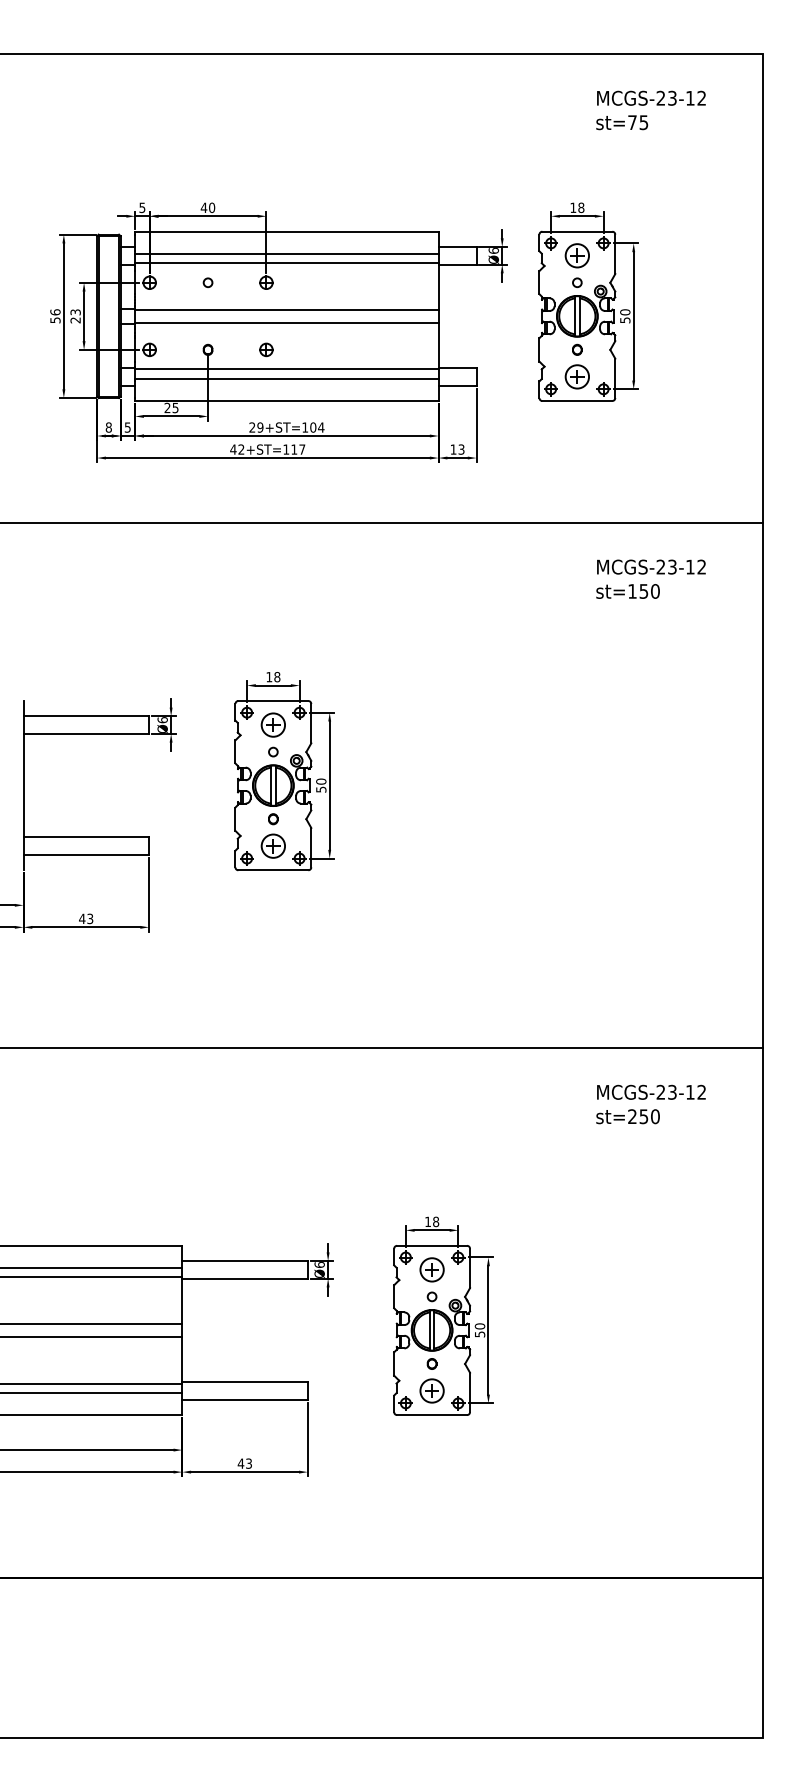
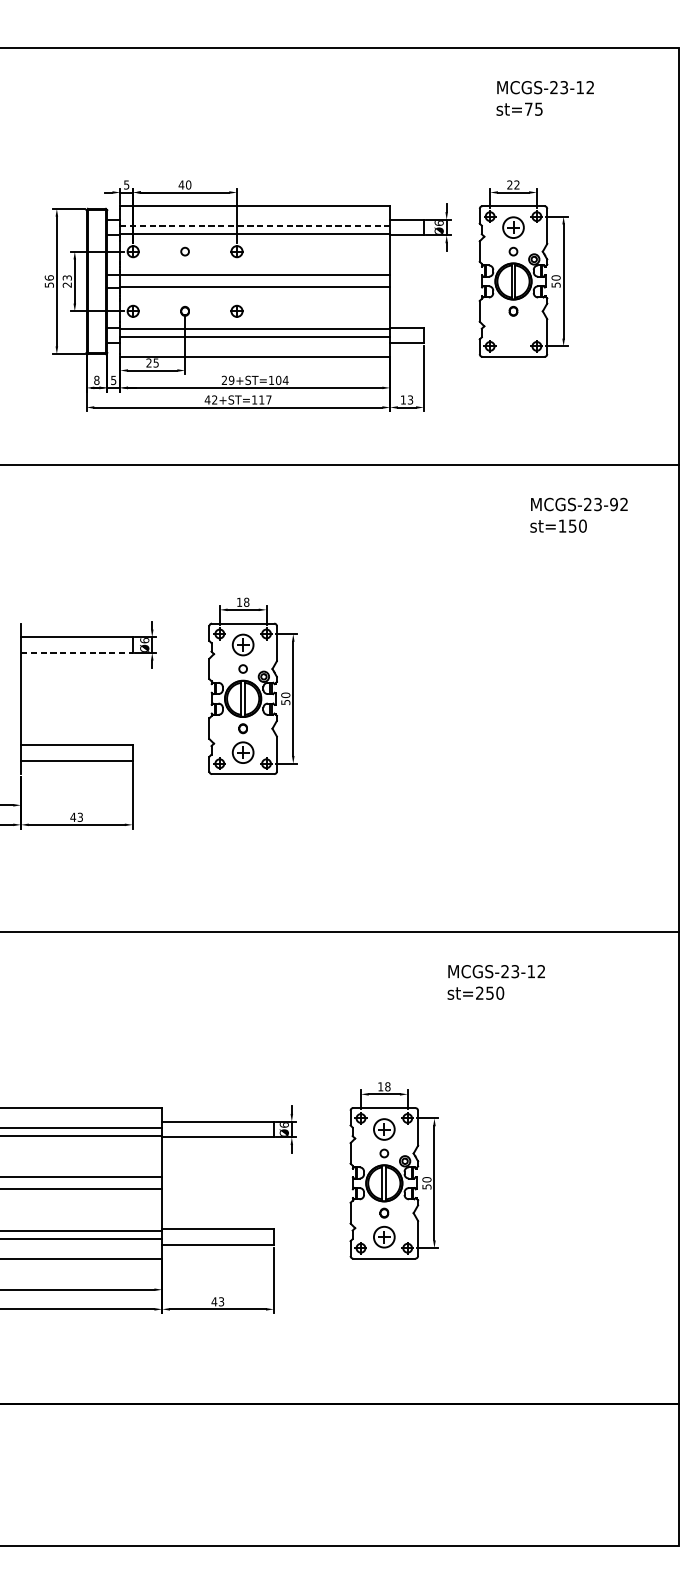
text: (650, 110) -> (544, 98), moved
text: (577, 207) -> (513, 184), 18 -> 22
line: (286, 253) -> (254, 225), solid -> dashed
part: (576, 376) -> (512, 335), removed
text: (689, 566) -> (613, 503), MCGS-23-12 -> MCGS-23-92
line: (86, 733) -> (76, 652), solid -> dashed
text: (650, 1104) -> (495, 982), moved

